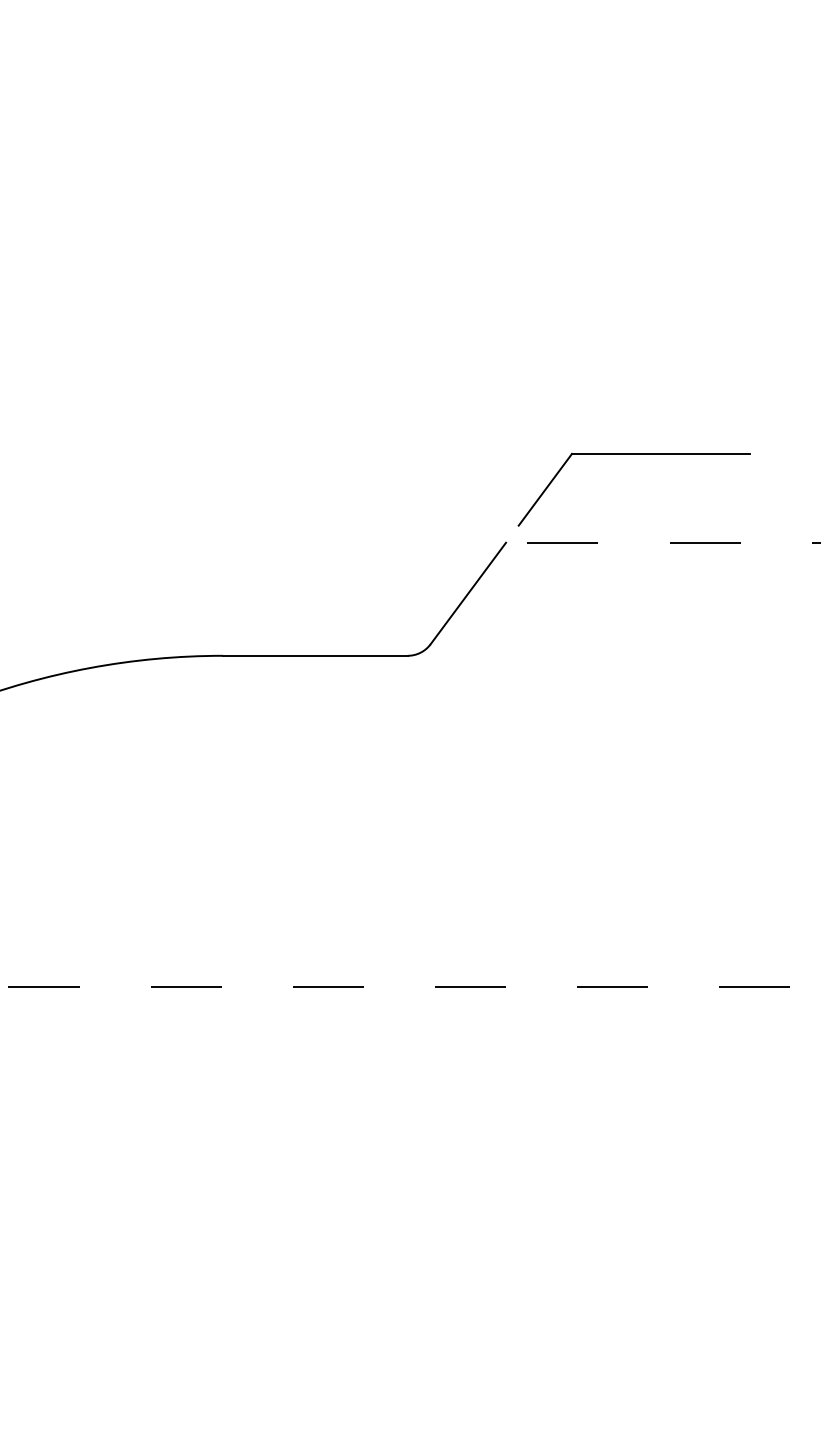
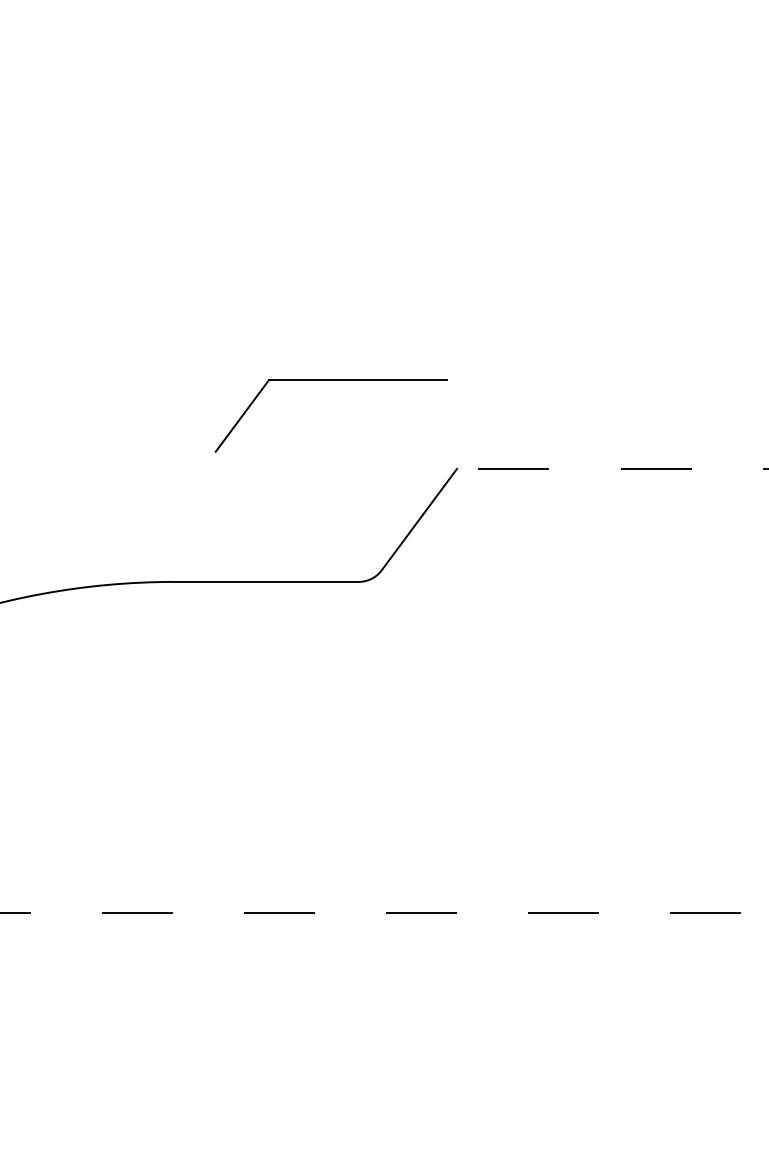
part: (633, 454) -> (330, 380), moved

